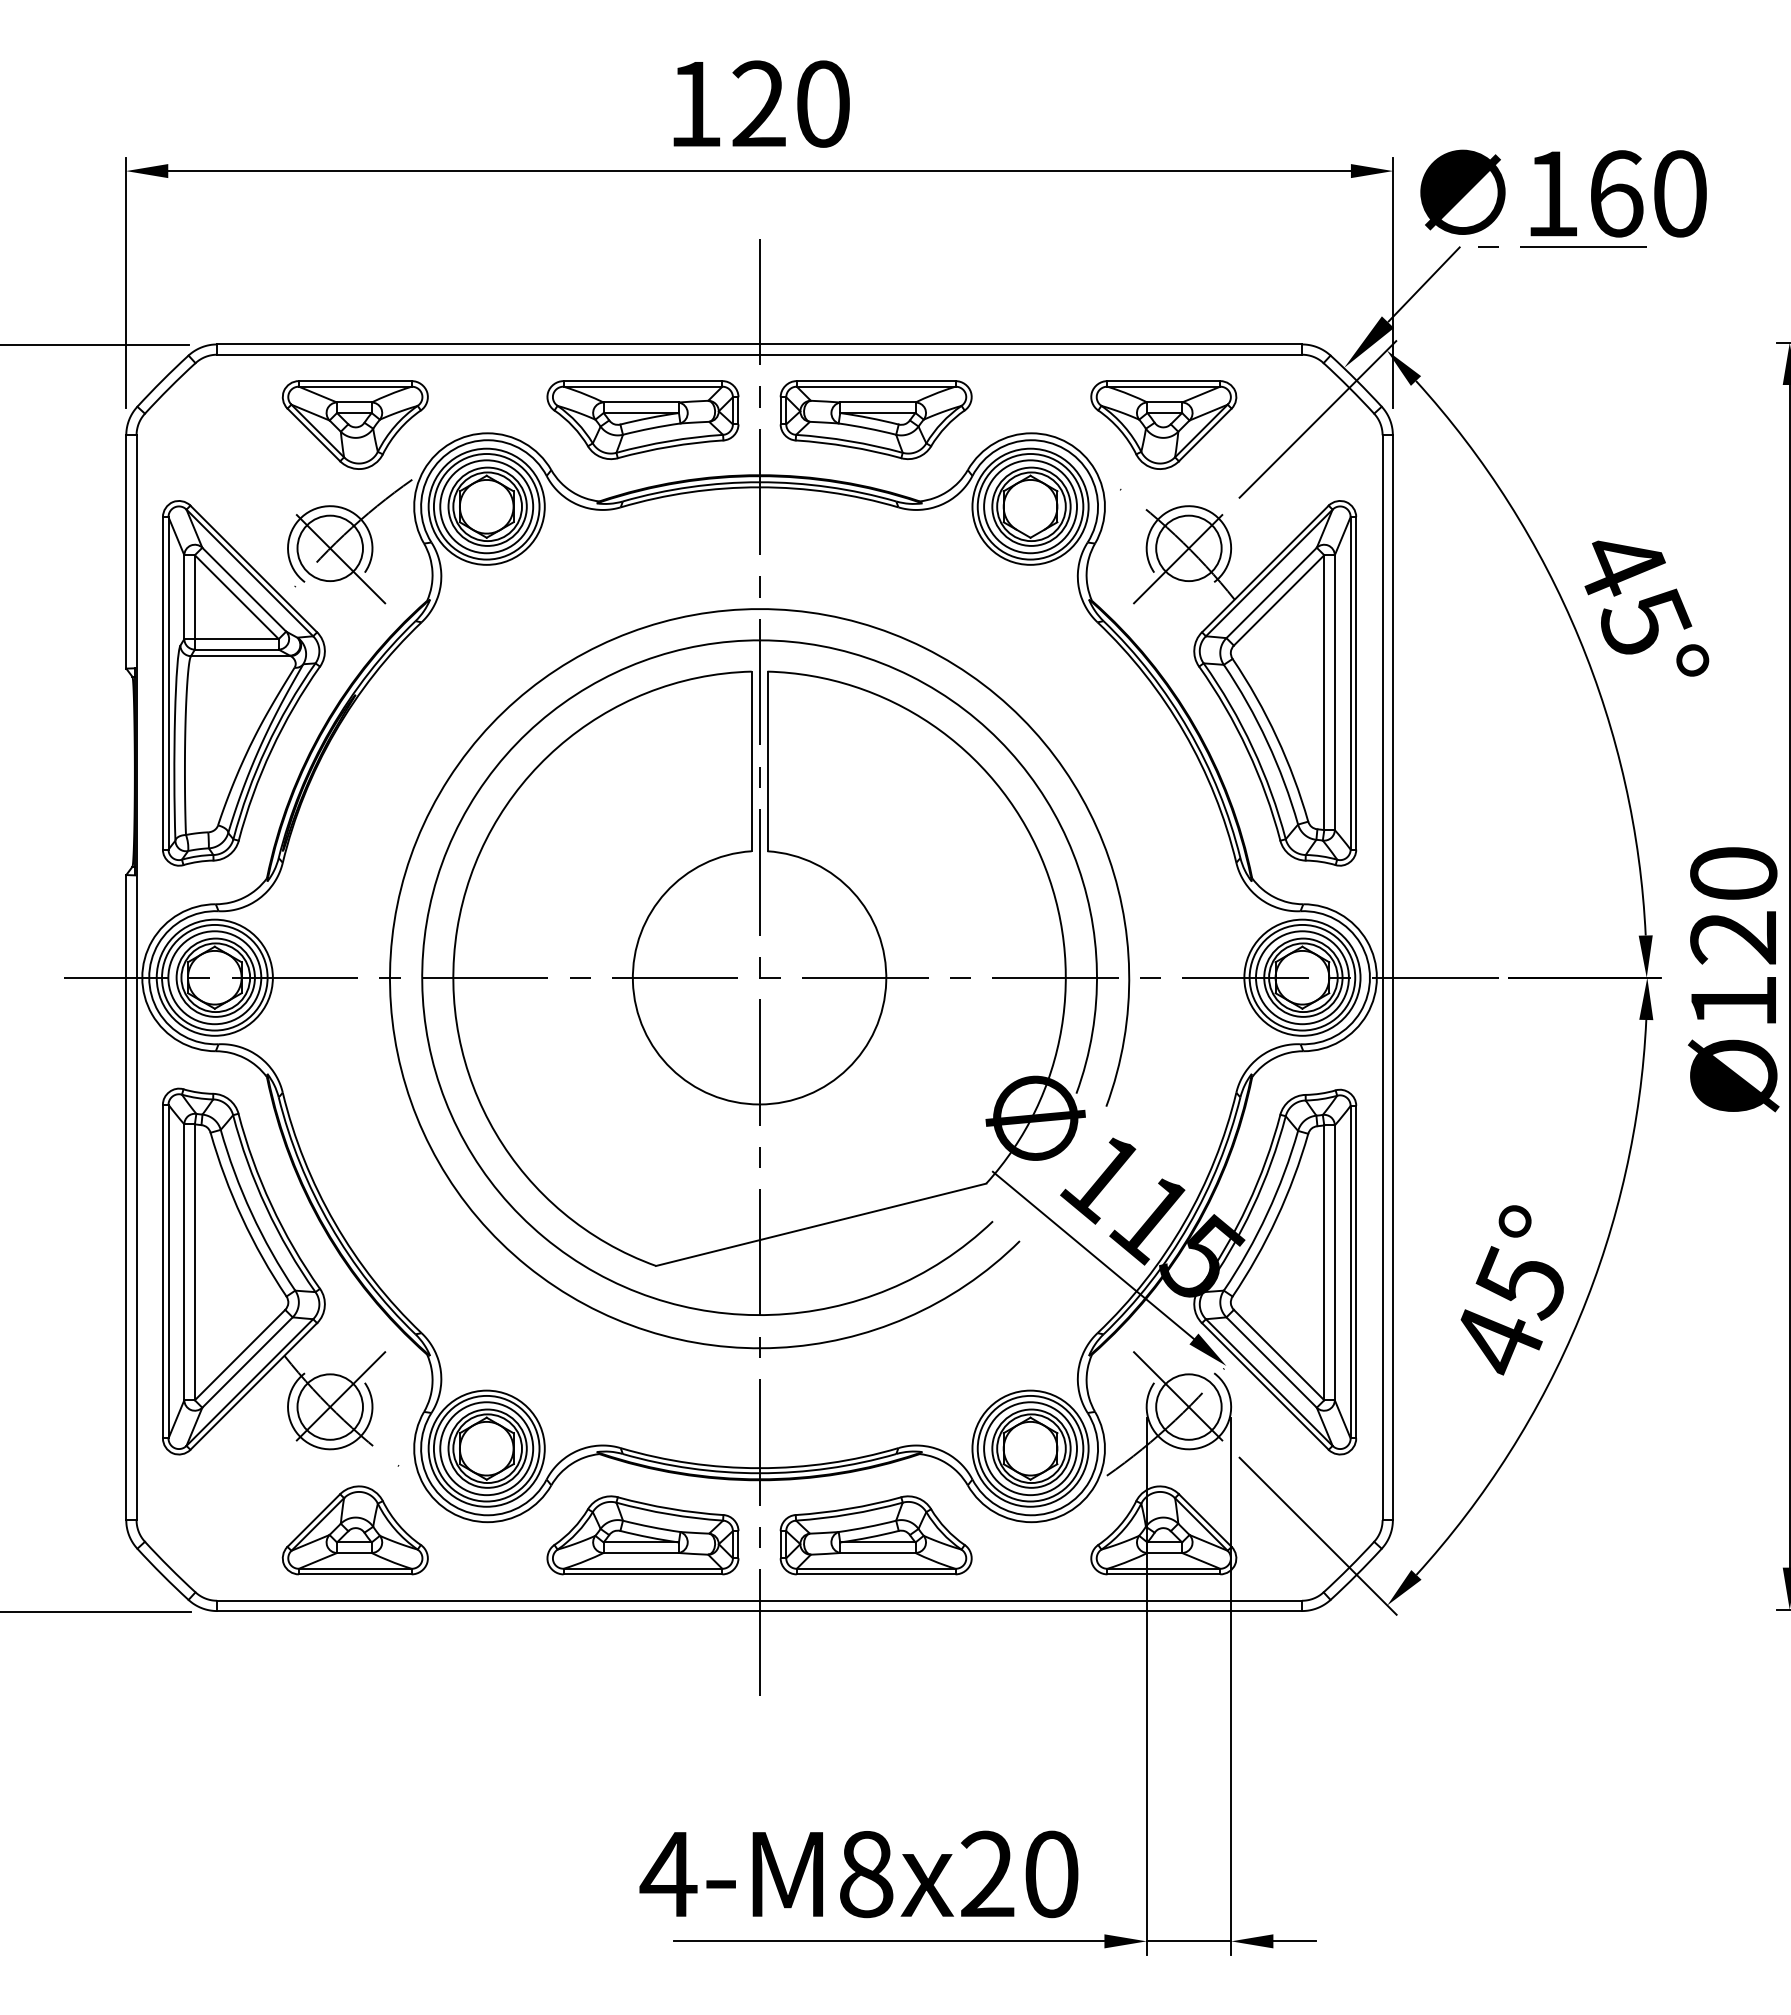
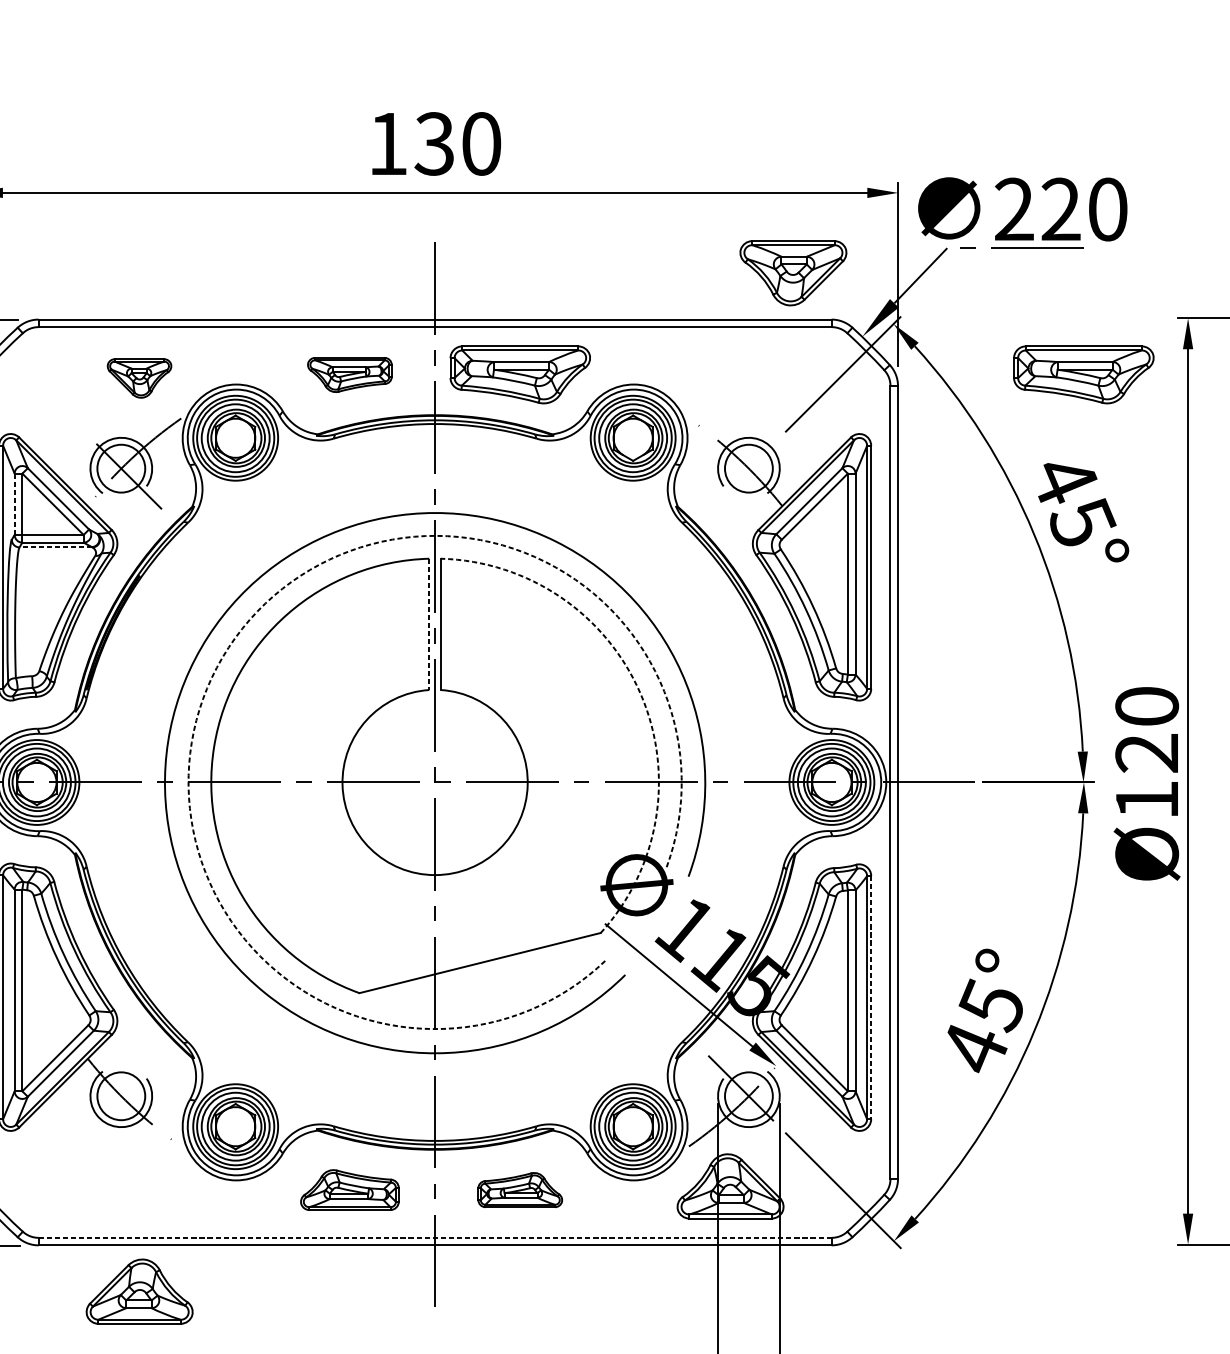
text: (758, 103) -> (434, 143), 120 -> 130
text: (1584, 193) -> (1038, 209), 160 -> 220
part: (642, 420) -> (349, 375), size x0.6
part: (1646, 420) -> (1083, 375), added
part: (354, 424) -> (139, 378), size x0.6
part: (1163, 424) -> (793, 272), moved
line: (1182, 554) -> (744, 473), removed
line: (184, 597) -> (14, 504), solid -> dashed
line: (240, 656) -> (55, 547), solid -> dashed
line: (751, 761) -> (429, 624), solid -> dashed
arc: (477, 793) -> (228, 647), solid -> dashed
arc: (1041, 857) -> (641, 694), solid -> dashed
line: (1356, 1272) -> (871, 997), solid -> dashed
line: (336, 1400) -> (125, 1091), removed
part: (354, 1530) -> (139, 1291), moved
part: (642, 1535) -> (349, 1190), size x0.7
part: (875, 1535) -> (519, 1190), size x0.6
line: (760, 1600) -> (435, 1237), solid -> dashed

